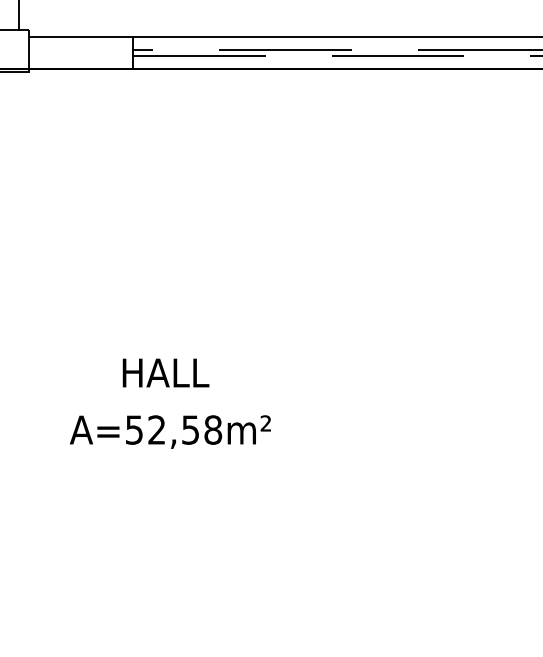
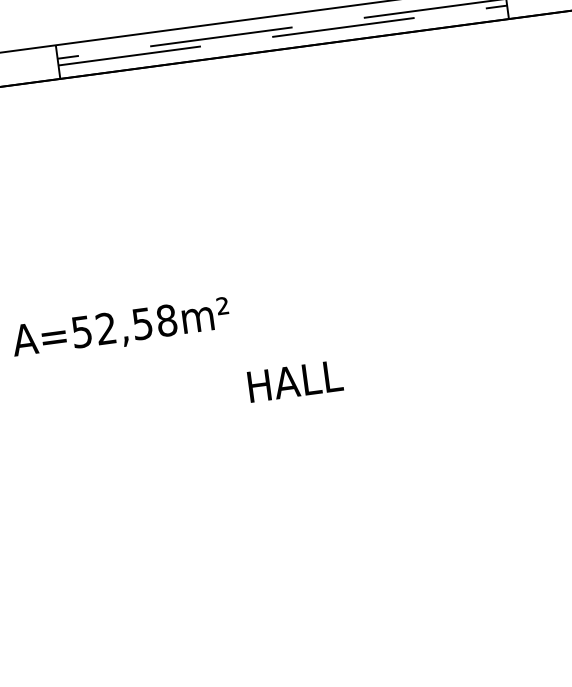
text: (165, 372) -> (294, 380), moved
text: (170, 431) -> (121, 328), moved

